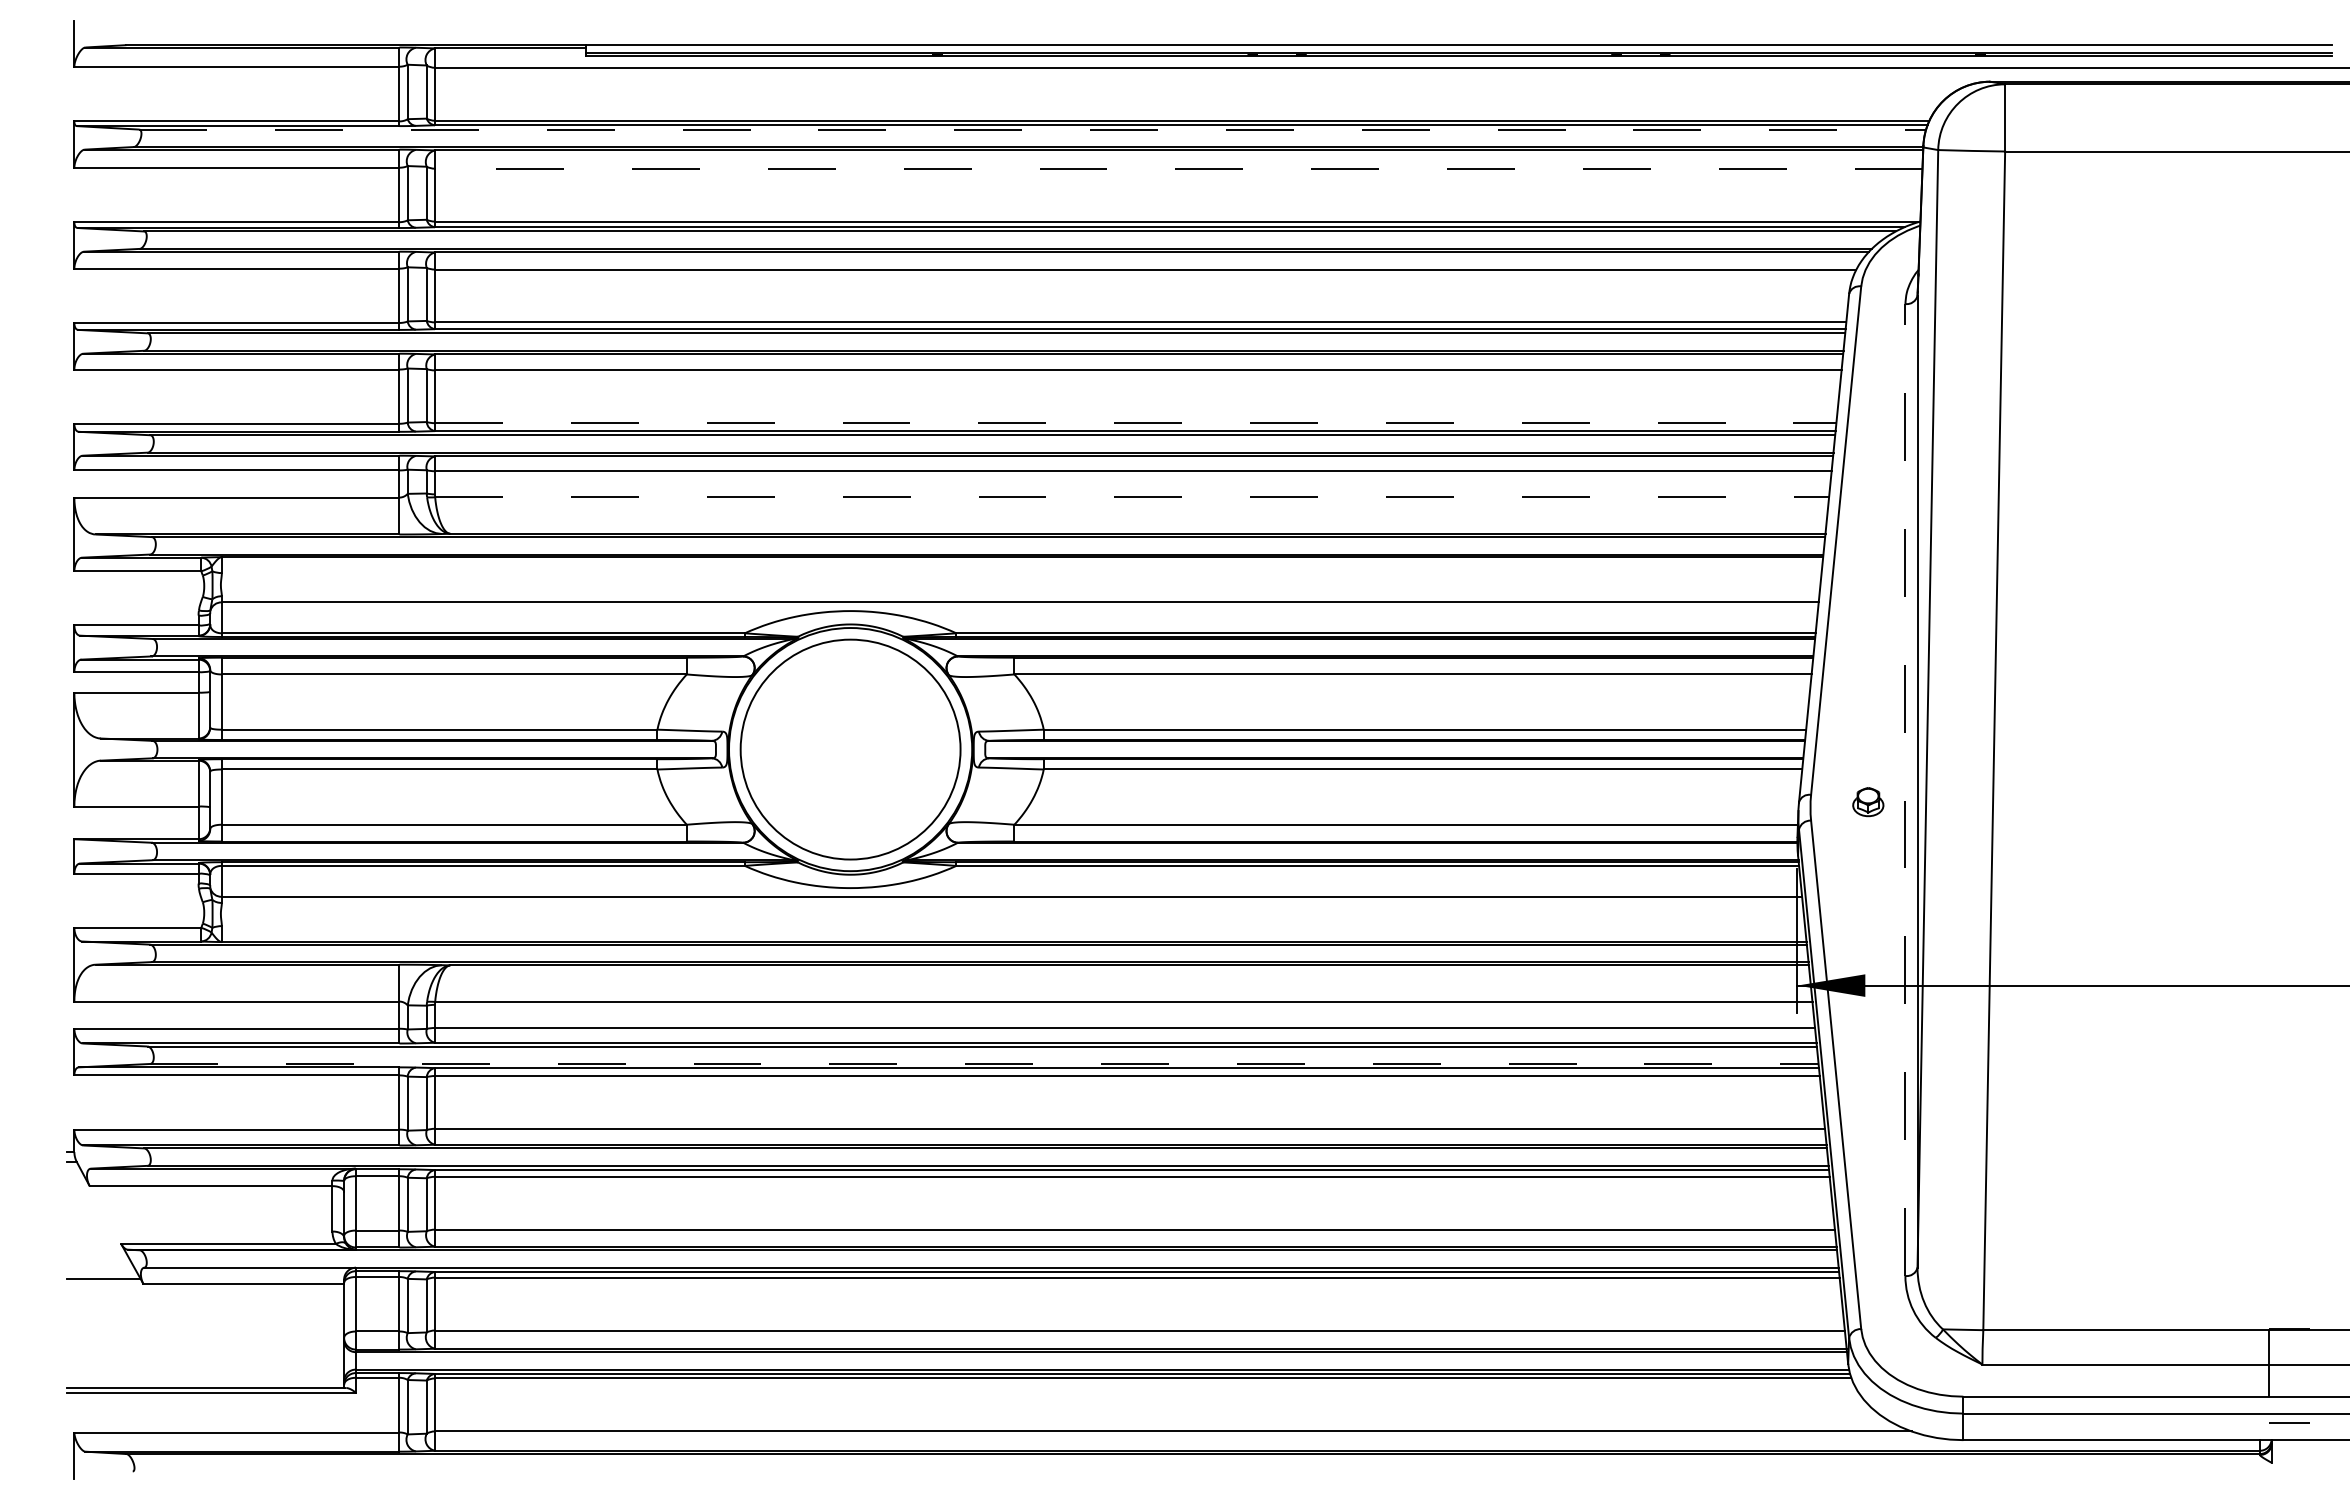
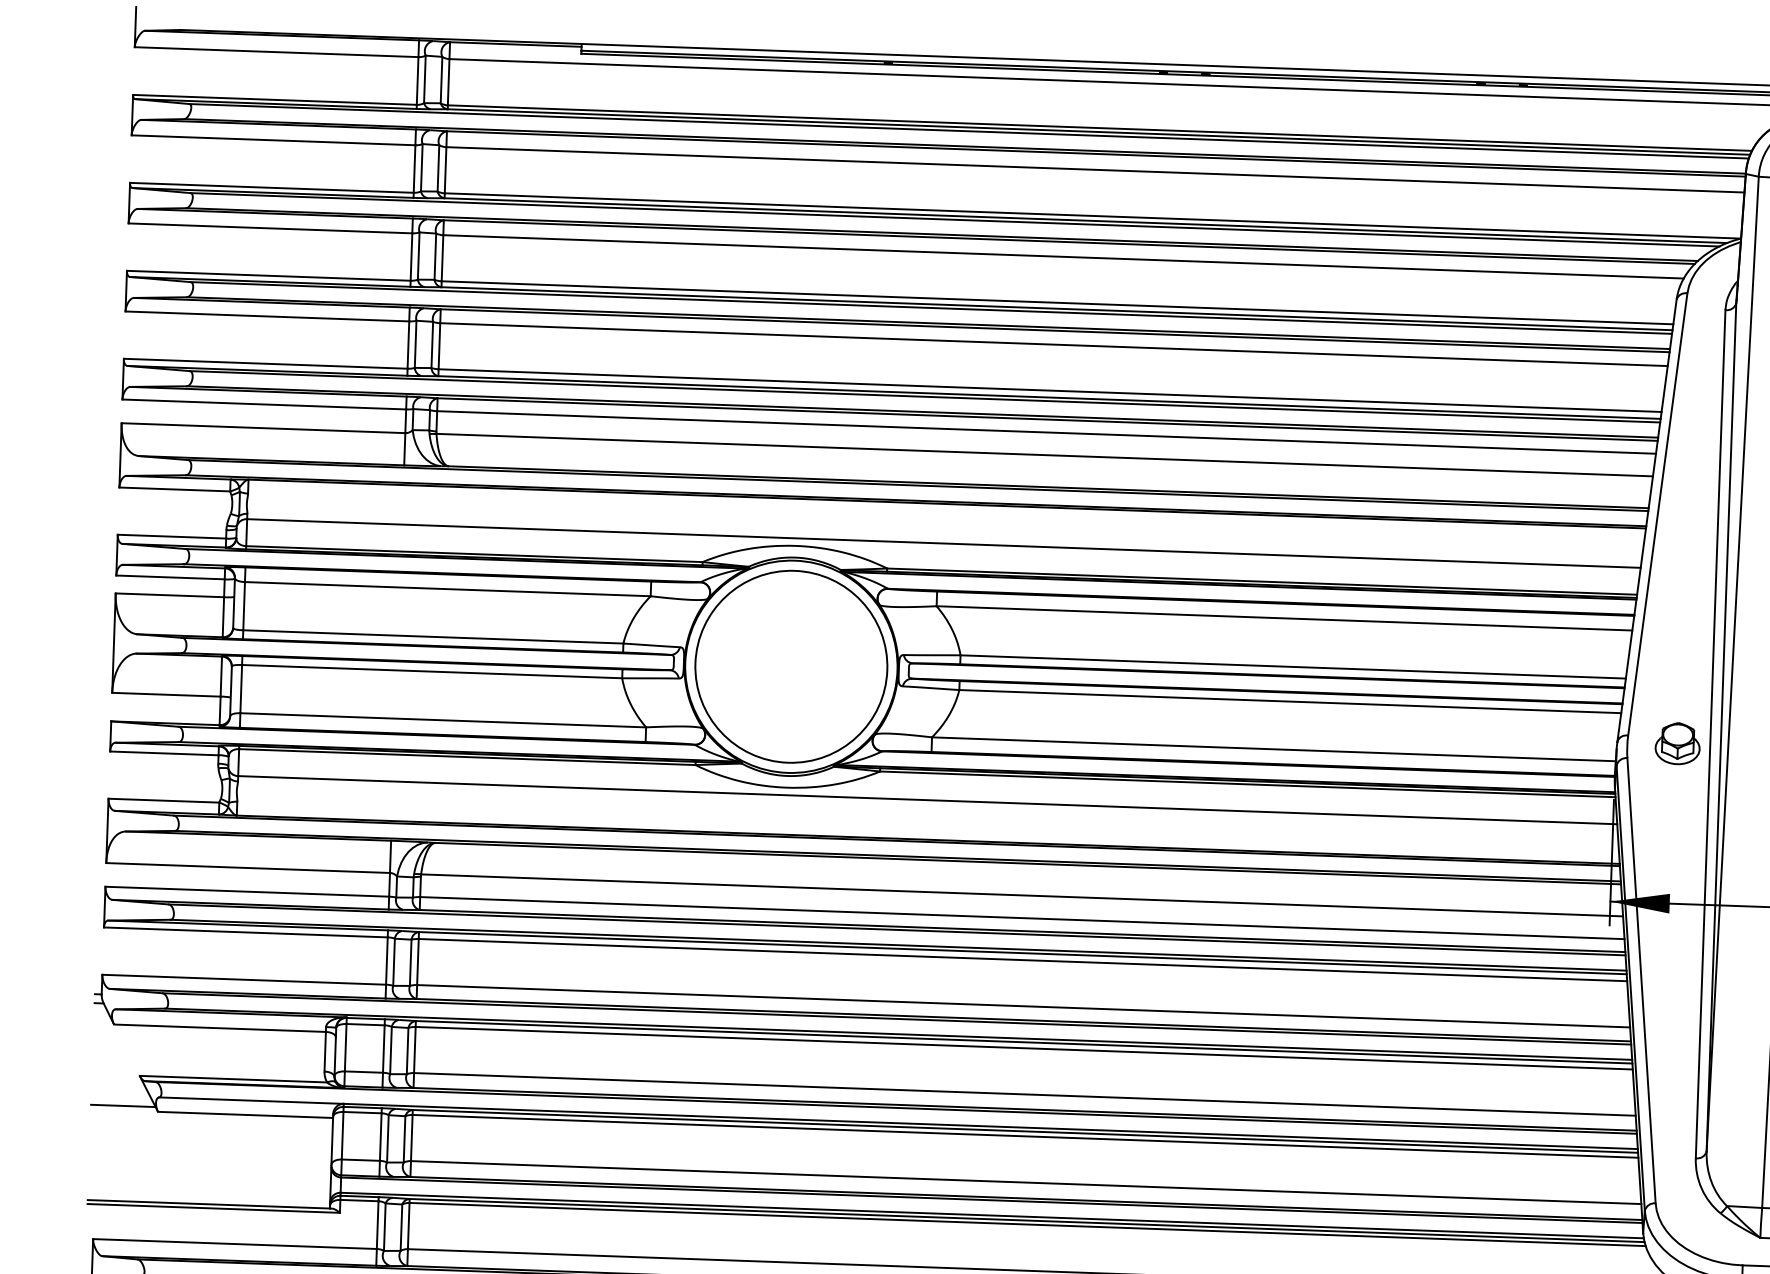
line: (1033, 129) -> (969, 131), dashed -> solid
line: (1178, 168) -> (1095, 169), dashed -> solid
line: (1135, 423) -> (1049, 390), dashed -> solid
line: (1132, 497) -> (1045, 455), dashed -> solid
line: (1905, 790) -> (1710, 734), dashed -> solid
part: (1868, 801) -> (1678, 743), size x1.67
line: (984, 1063) -> (898, 944), dashed -> solid

